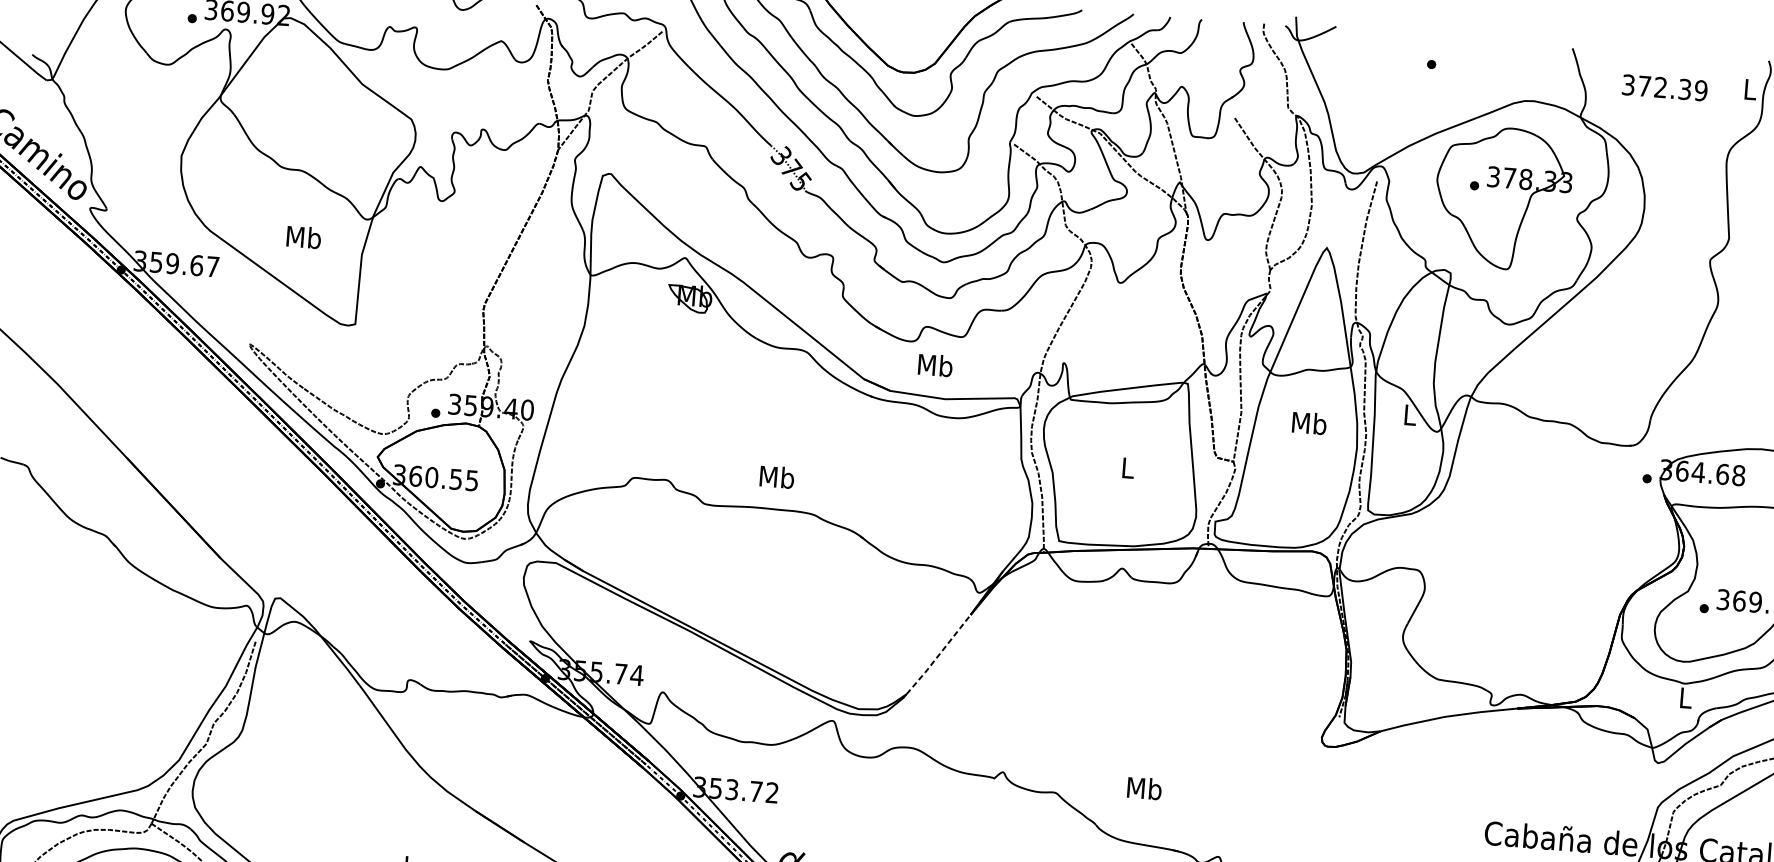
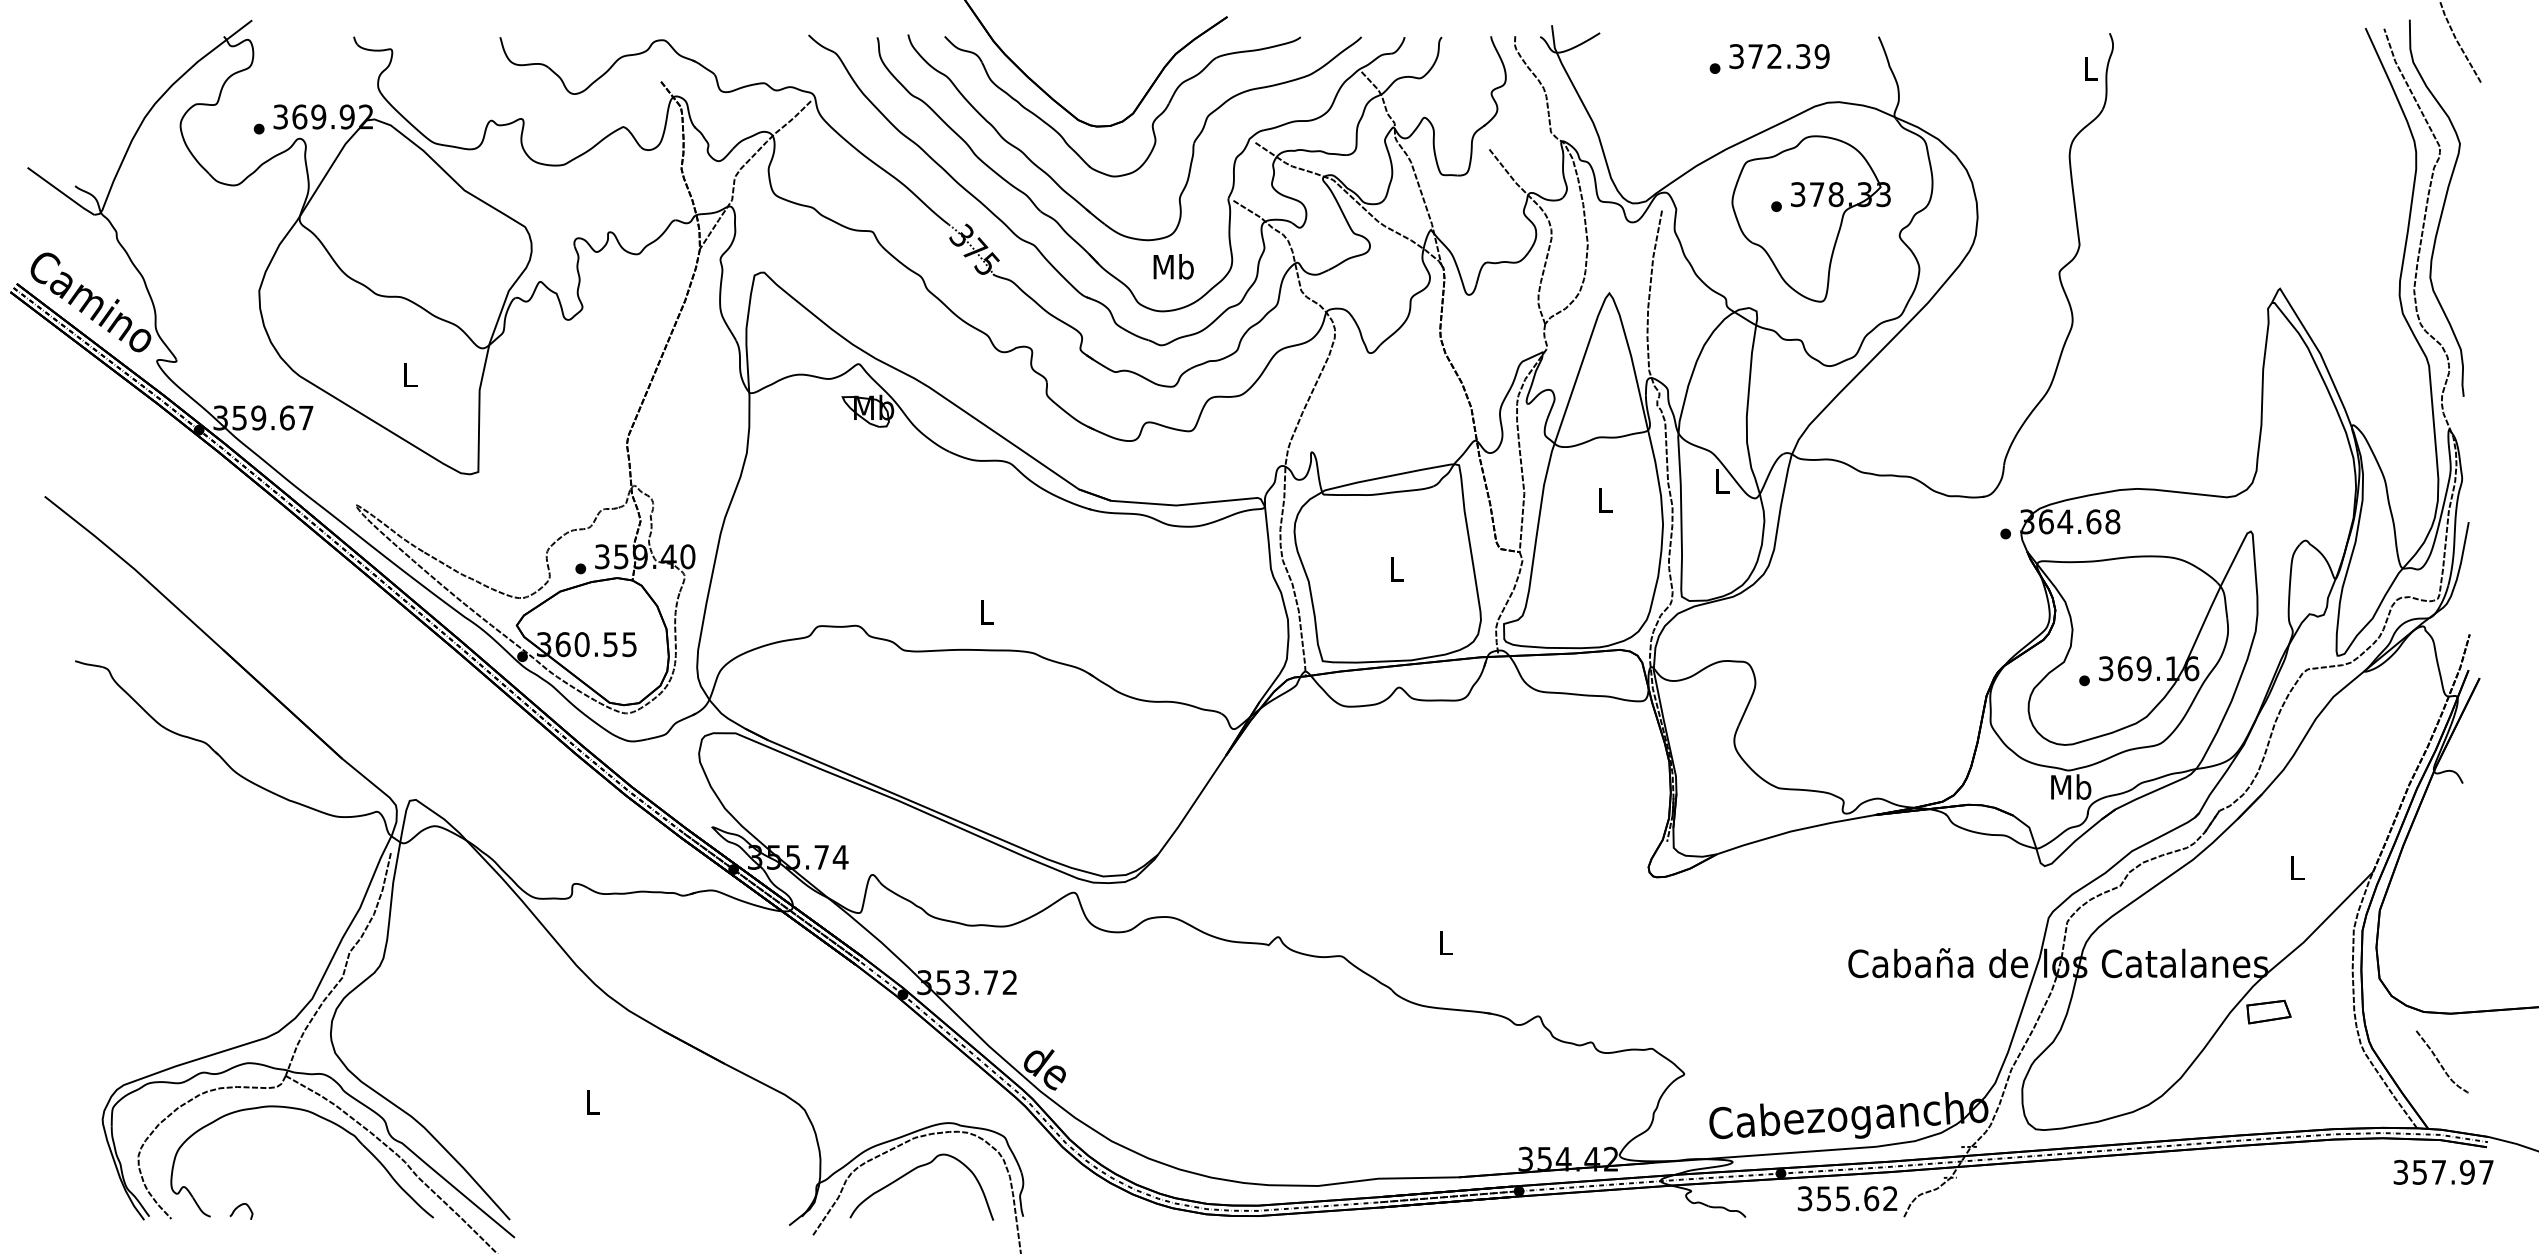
text: (1664, 87) -> (1779, 56), moved
text: (304, 236) -> (410, 374), Mb -> L
text: (935, 365) -> (1173, 266), moved
text: (1309, 422) -> (1605, 499), Mb -> L
text: (777, 477) -> (986, 612), Mb -> L
line: (939, 654) -> (1192, 805), dashed -> solid
text: (1686, 697) -> (2071, 786), L -> Mb
text: (1144, 787) -> (1445, 942), Mb -> L

